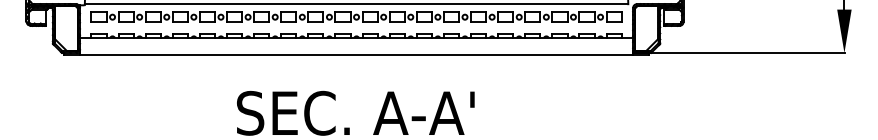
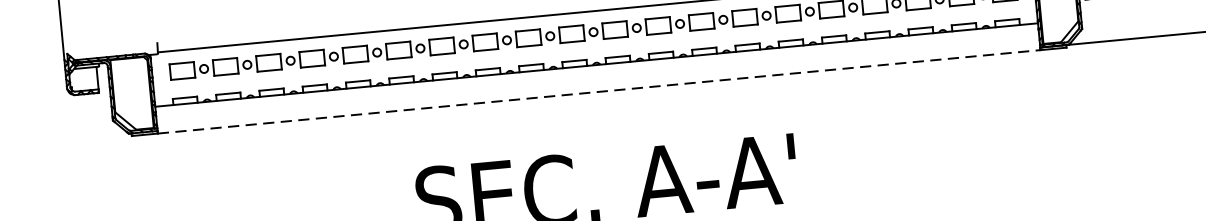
line: (356, 54) -> (599, 91), solid -> dashed

